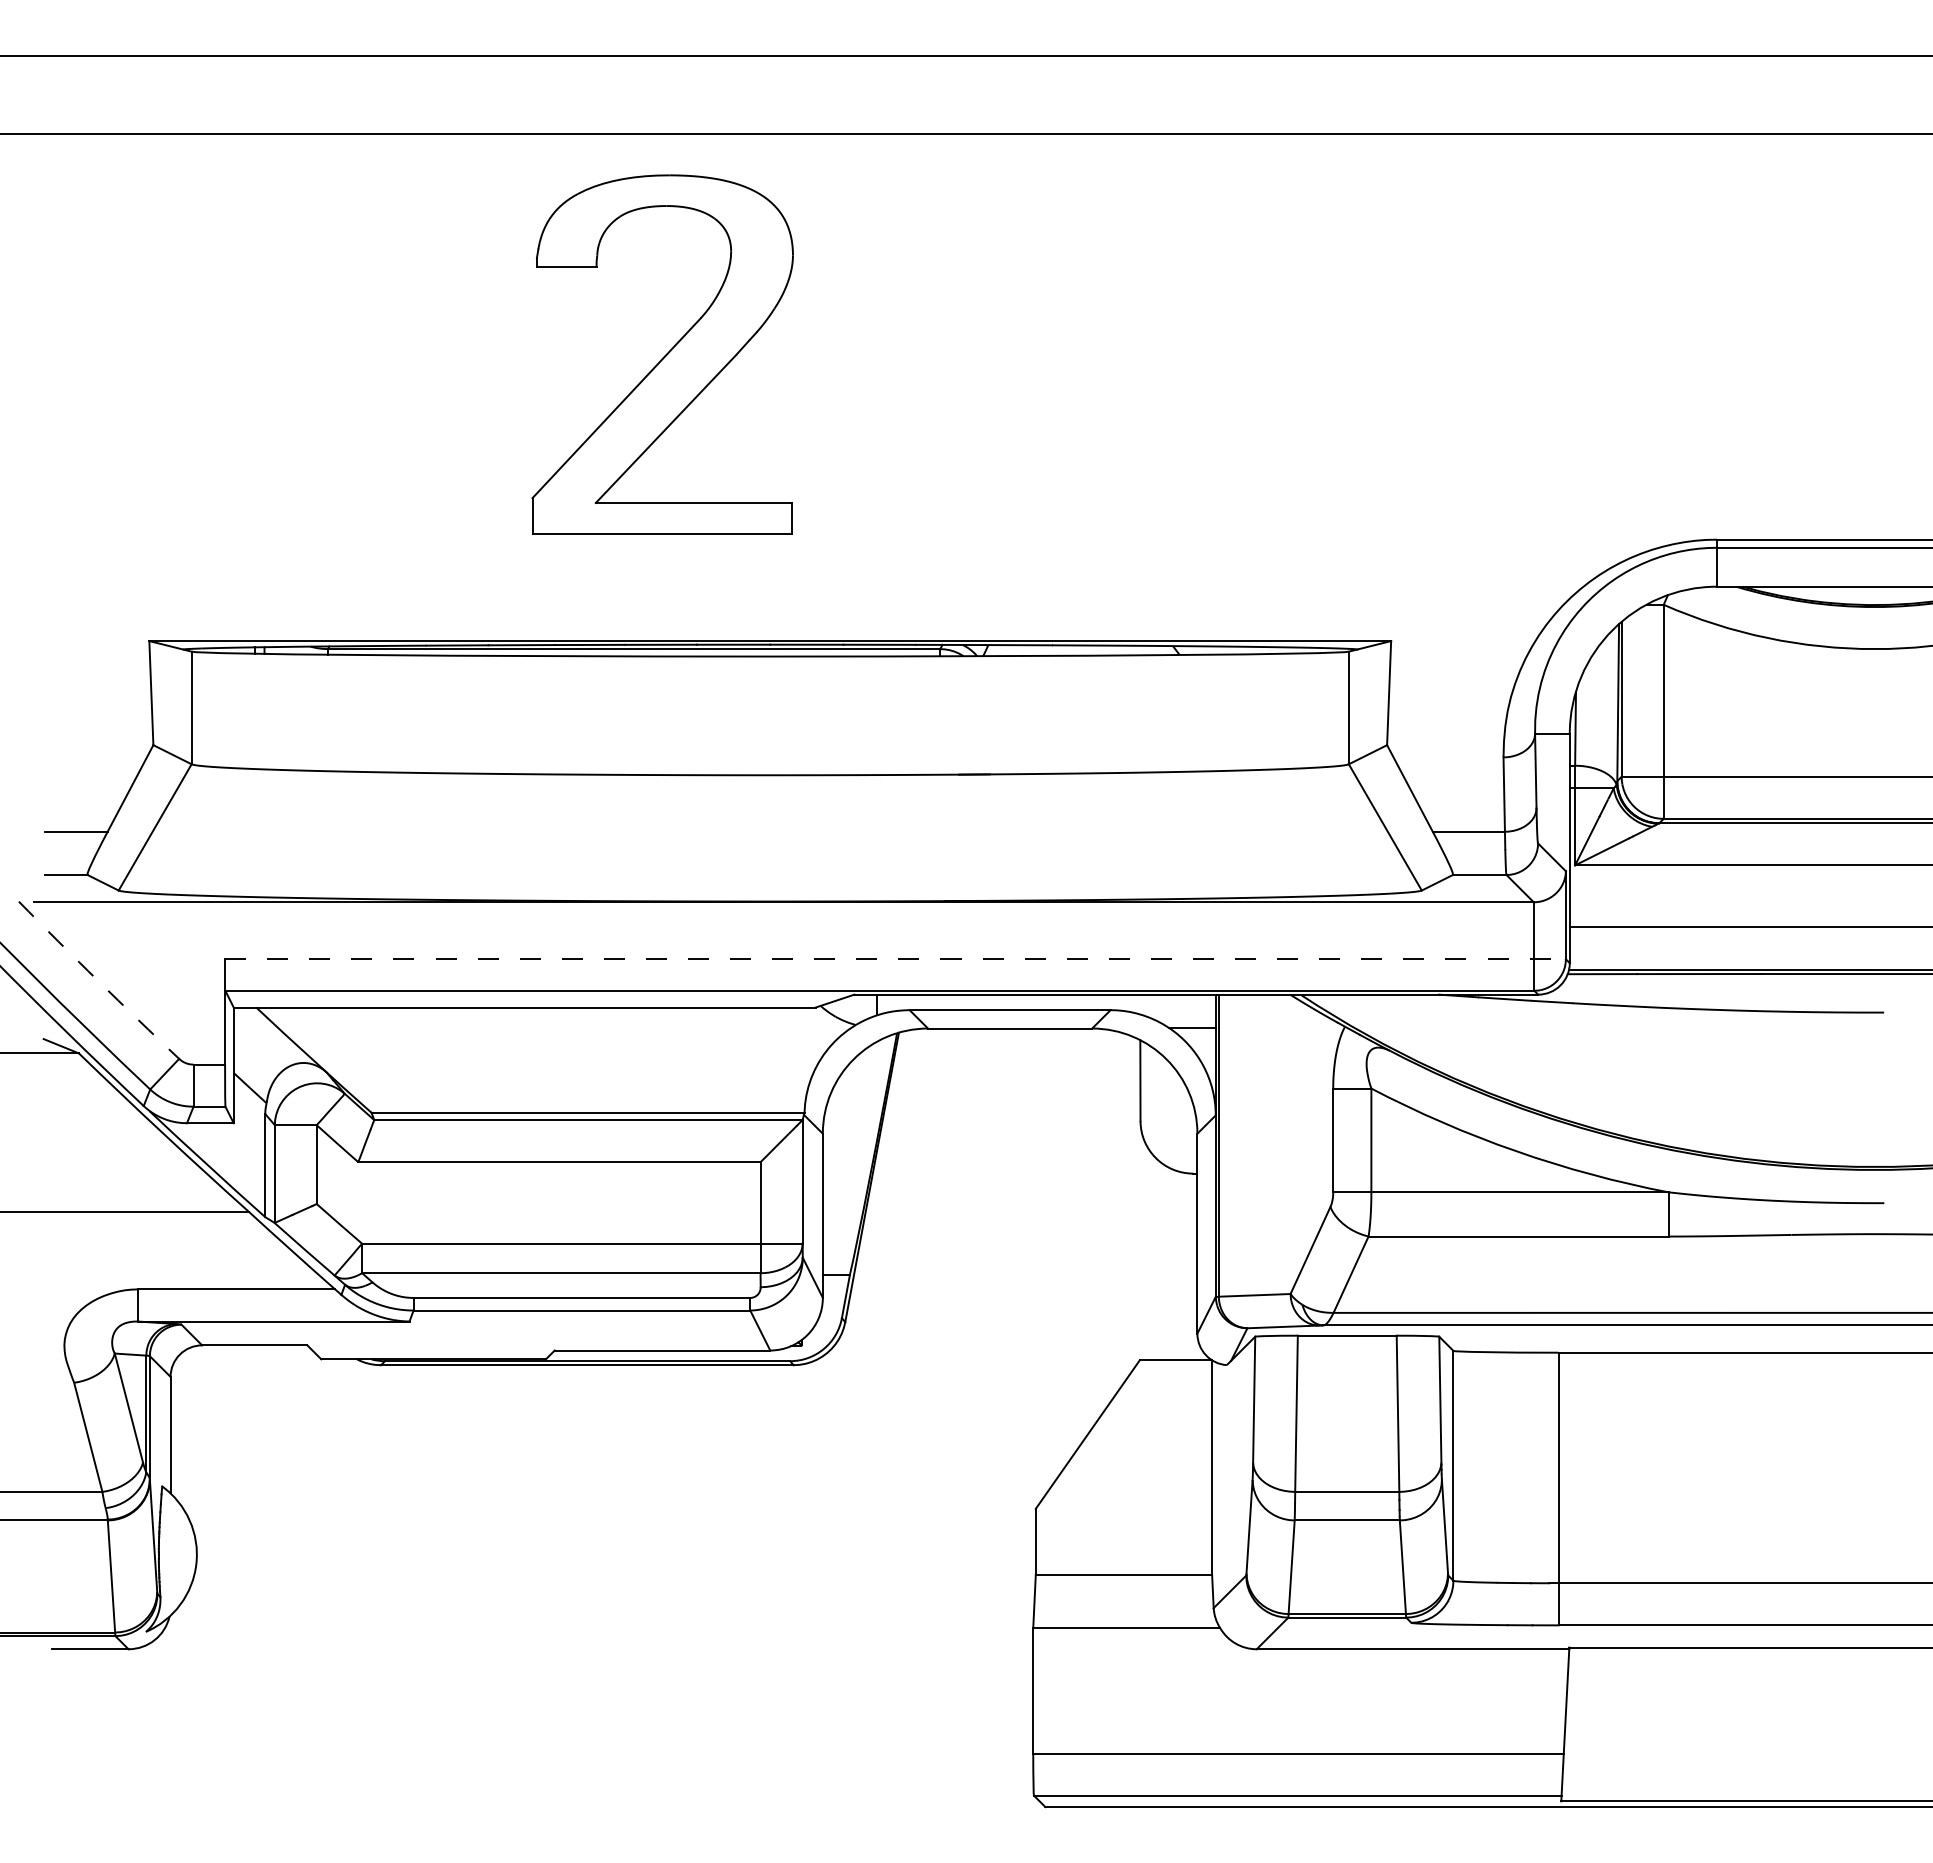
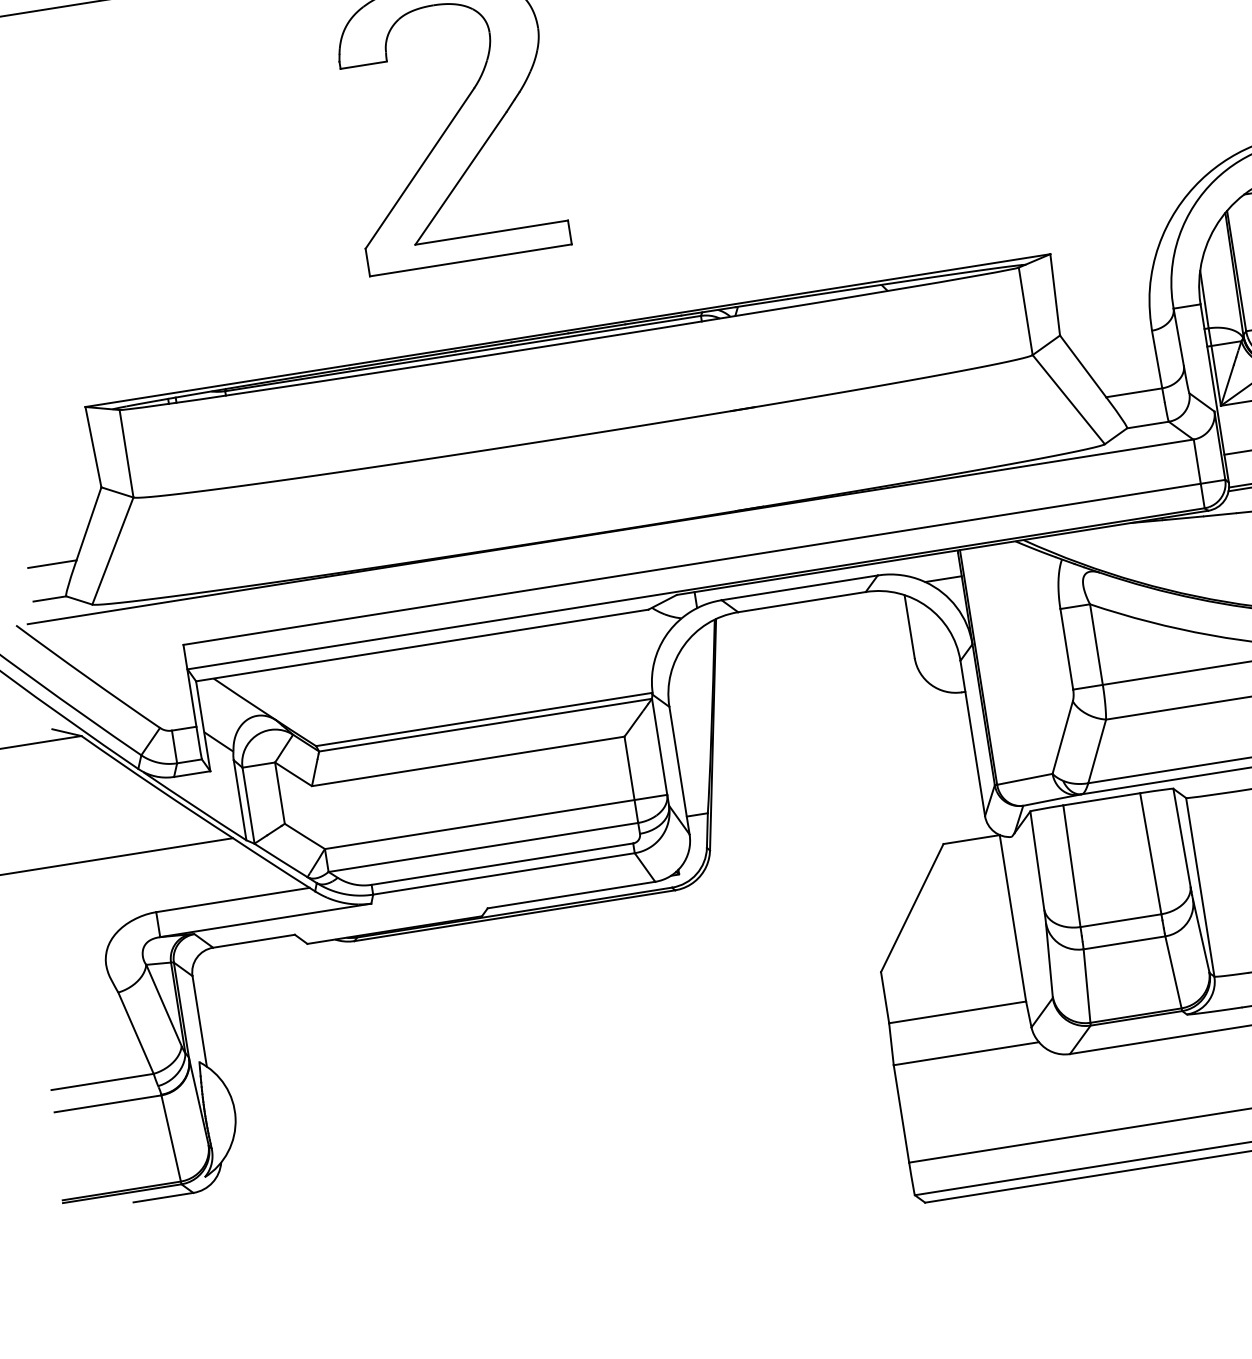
line: (896, 959) -> (705, 562), dashed -> solid
arc: (98, 981) -> (87, 677), dashed -> solid

